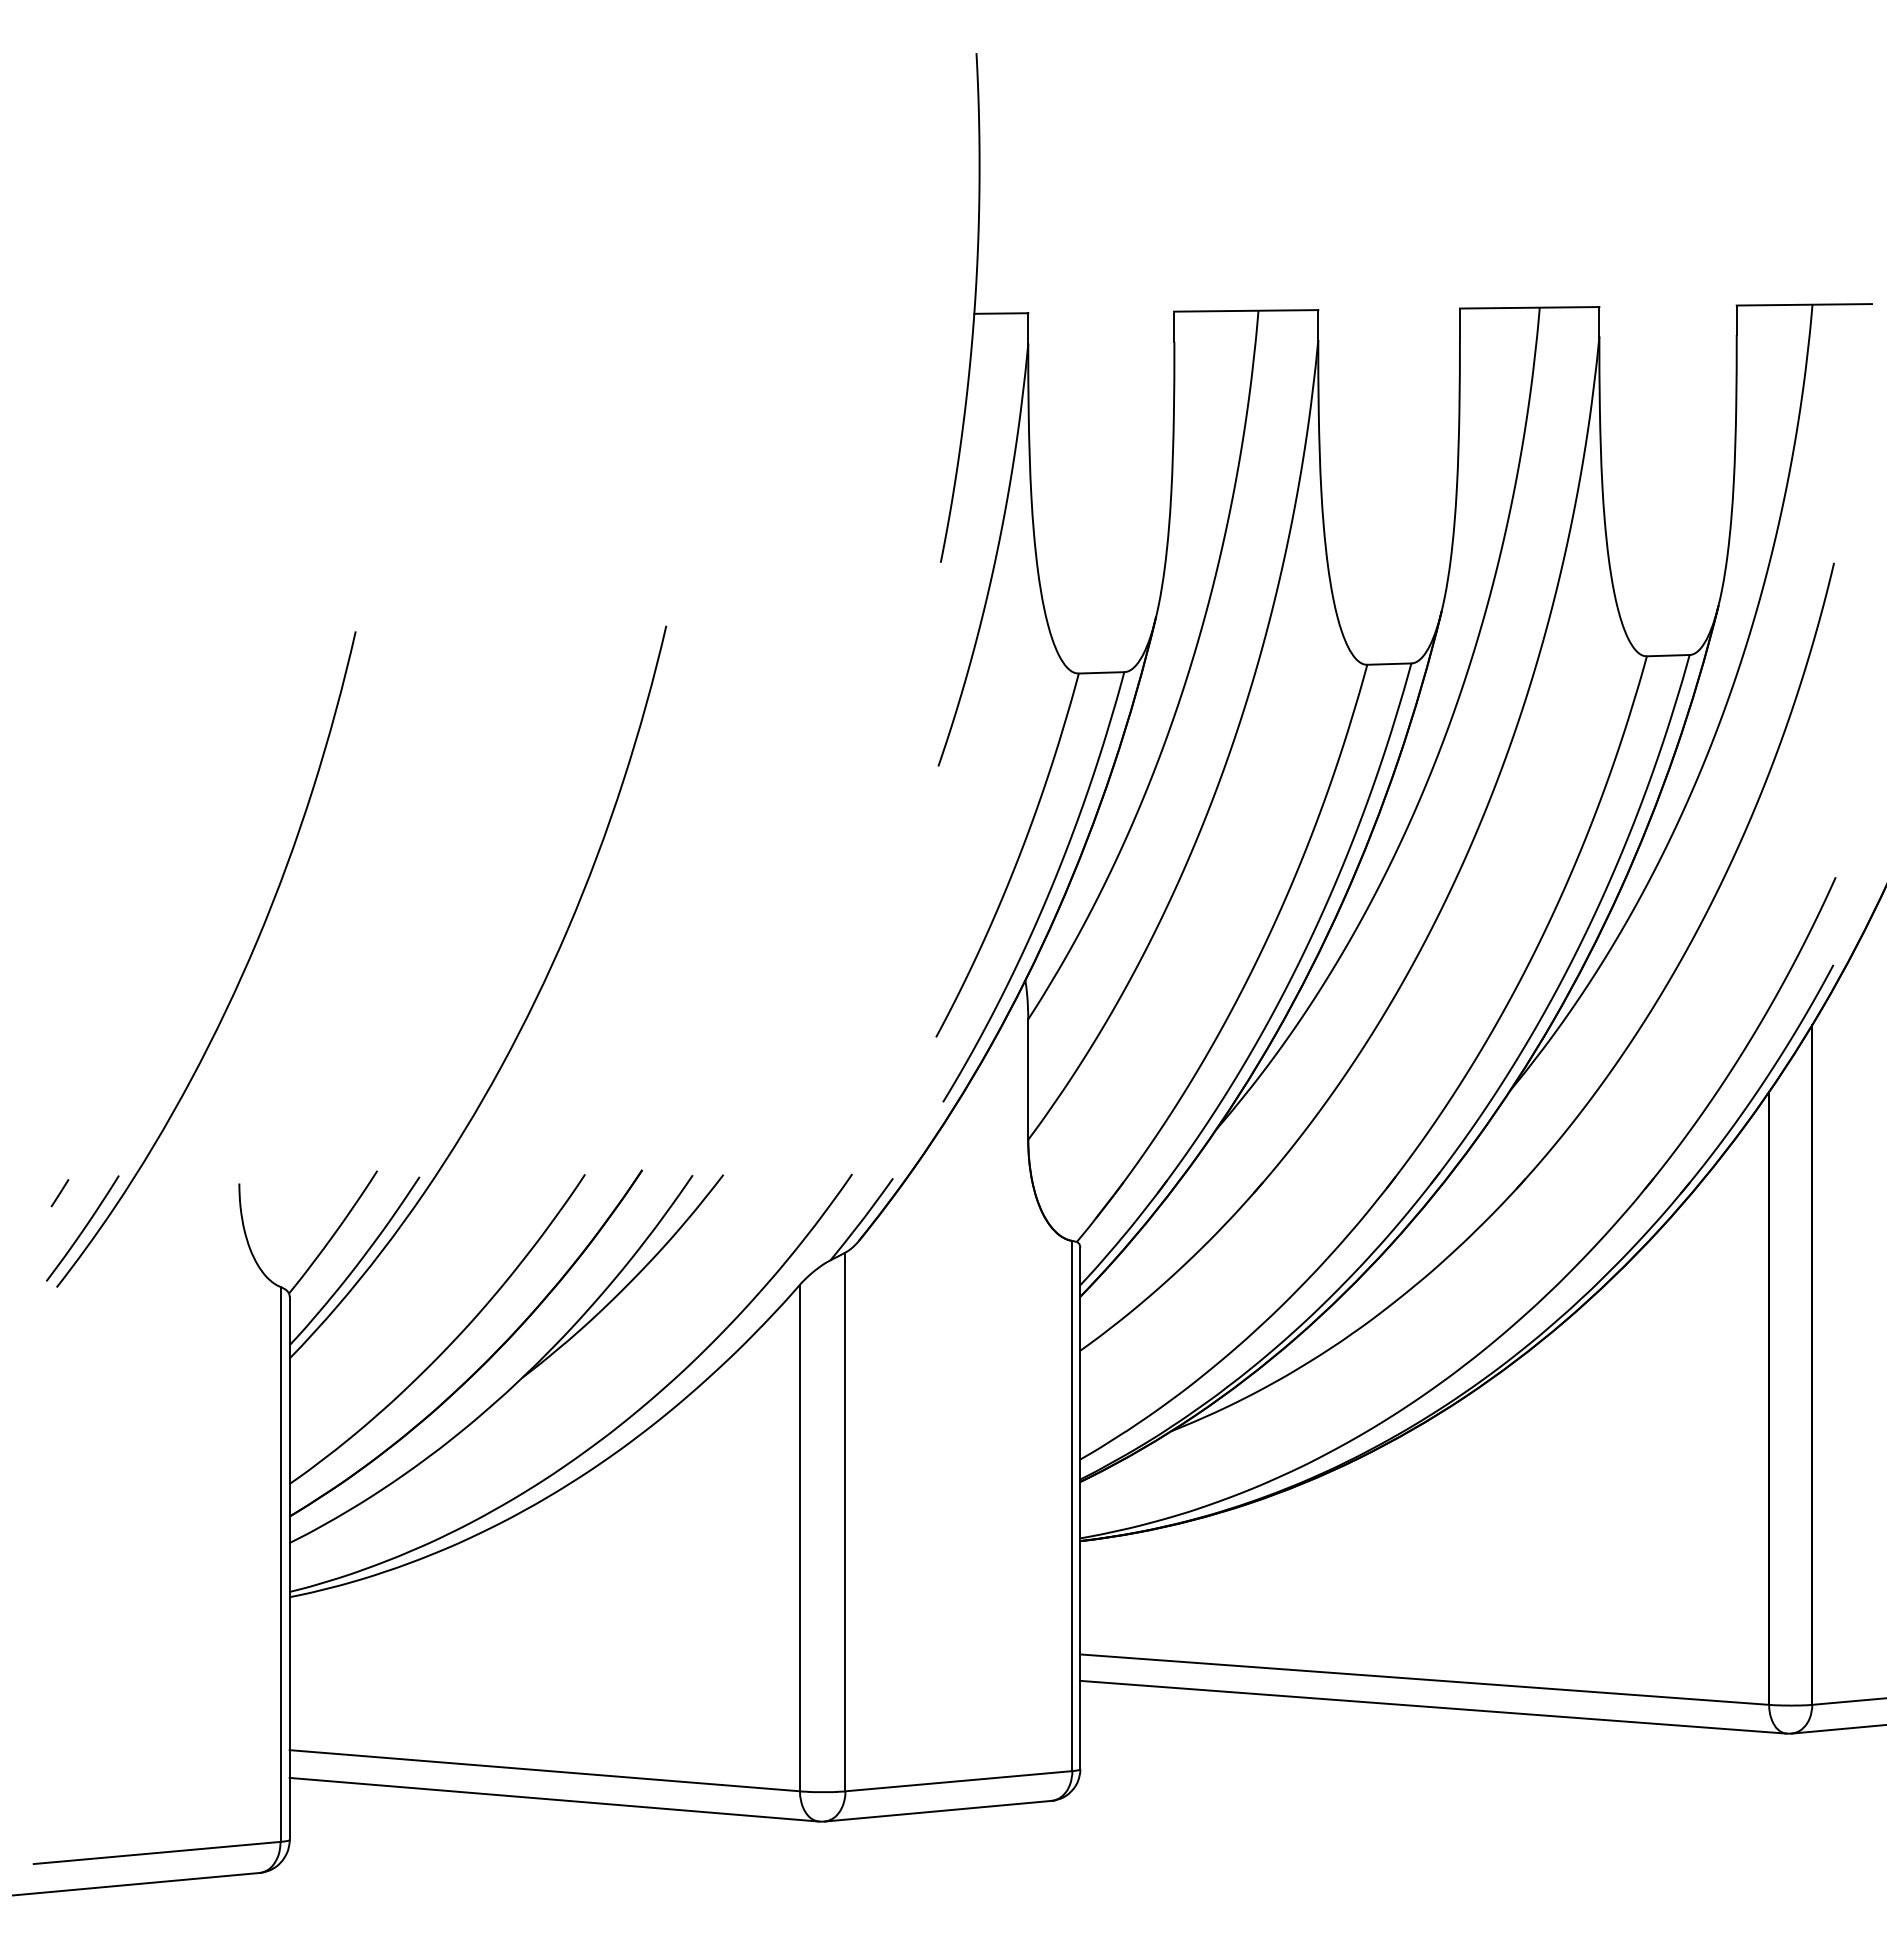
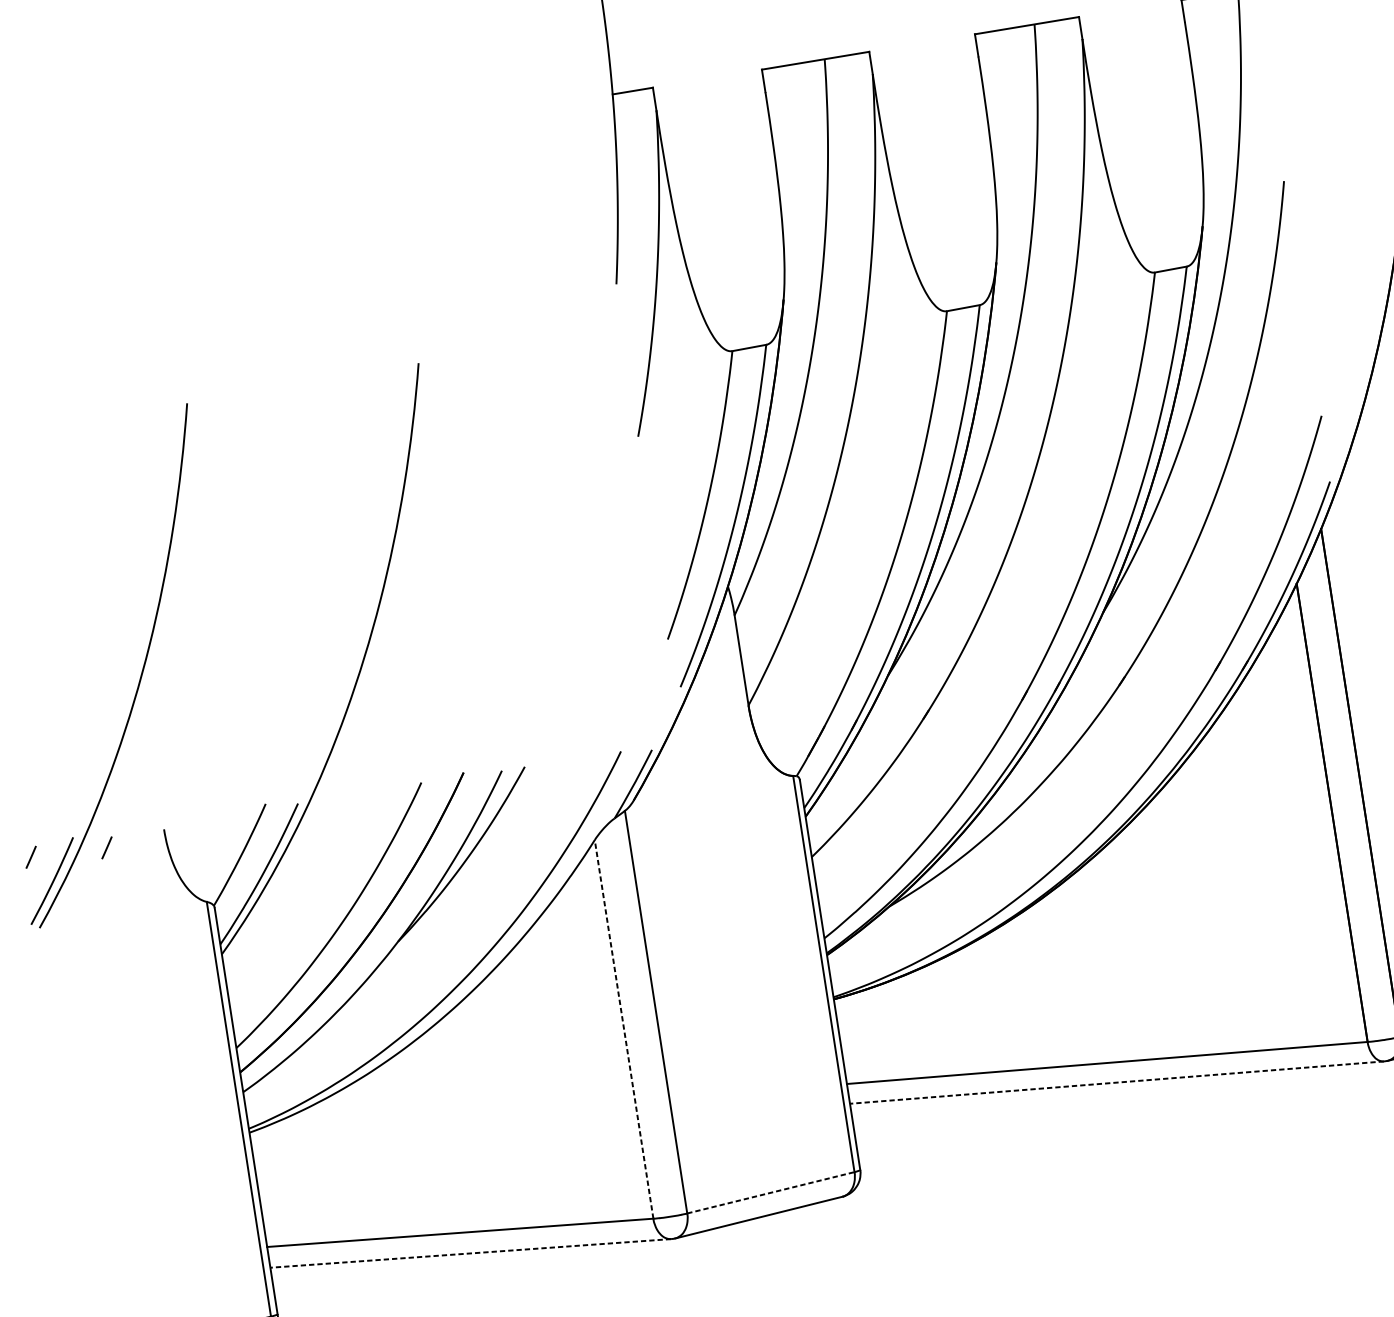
line: (160, 1196) -> (106, 848), added
line: (800, 1537) -> (624, 1028), solid -> dashed
line: (1432, 1707) -> (1116, 1082), solid -> dashed
line: (958, 1781) -> (770, 1193), solid -> dashed
line: (554, 1799) -> (470, 1253), solid -> dashed

